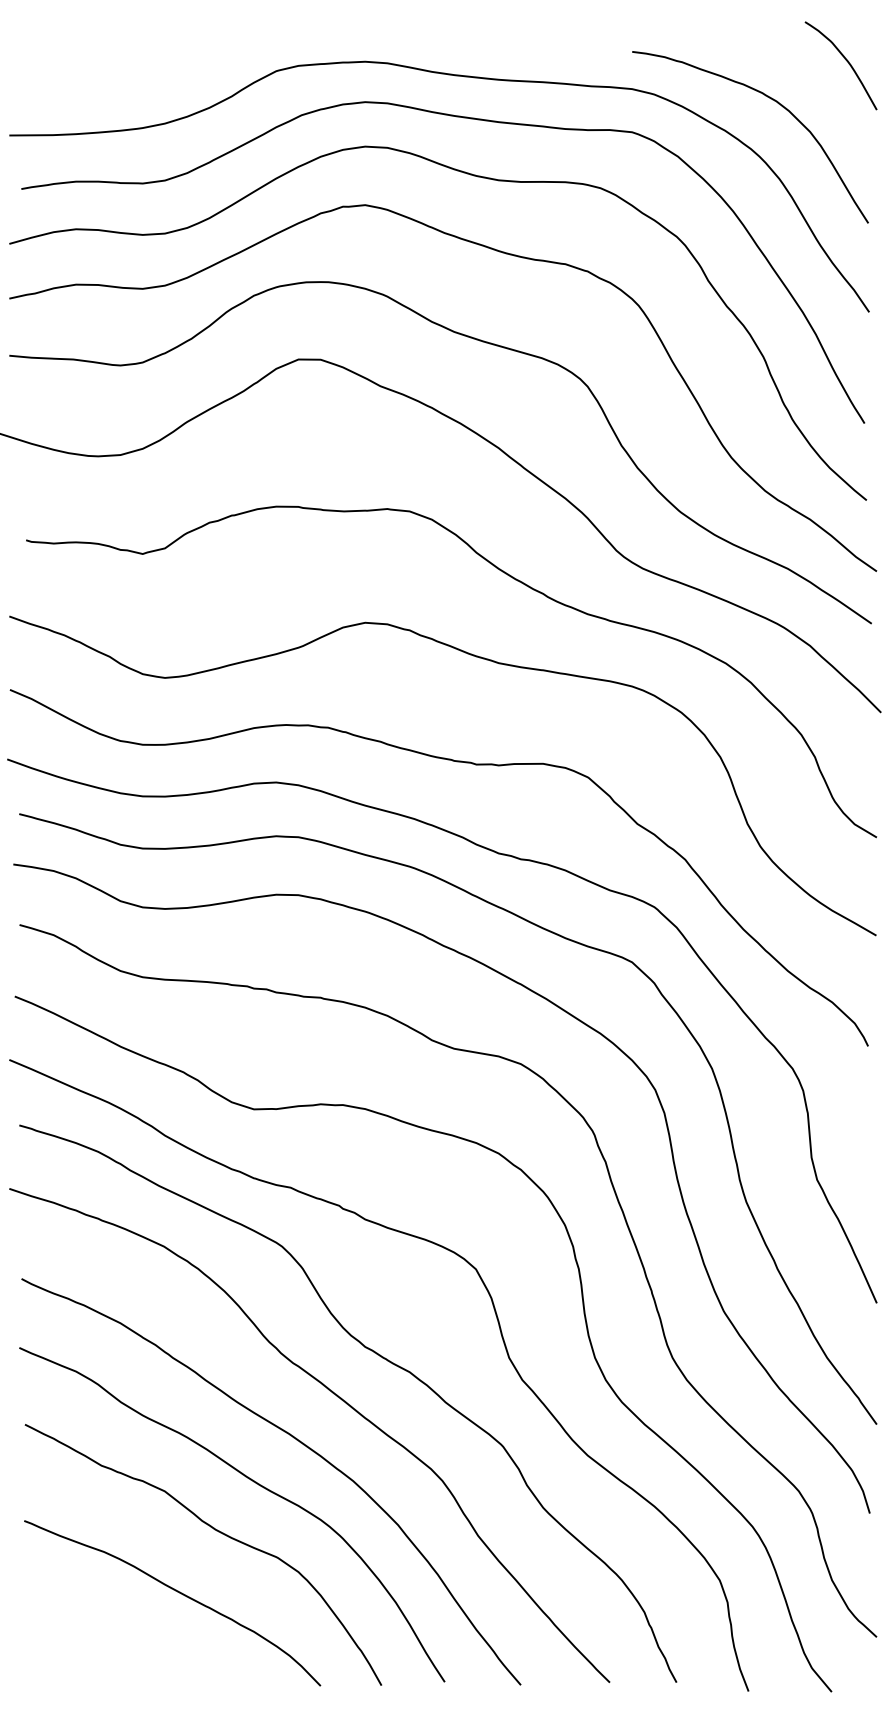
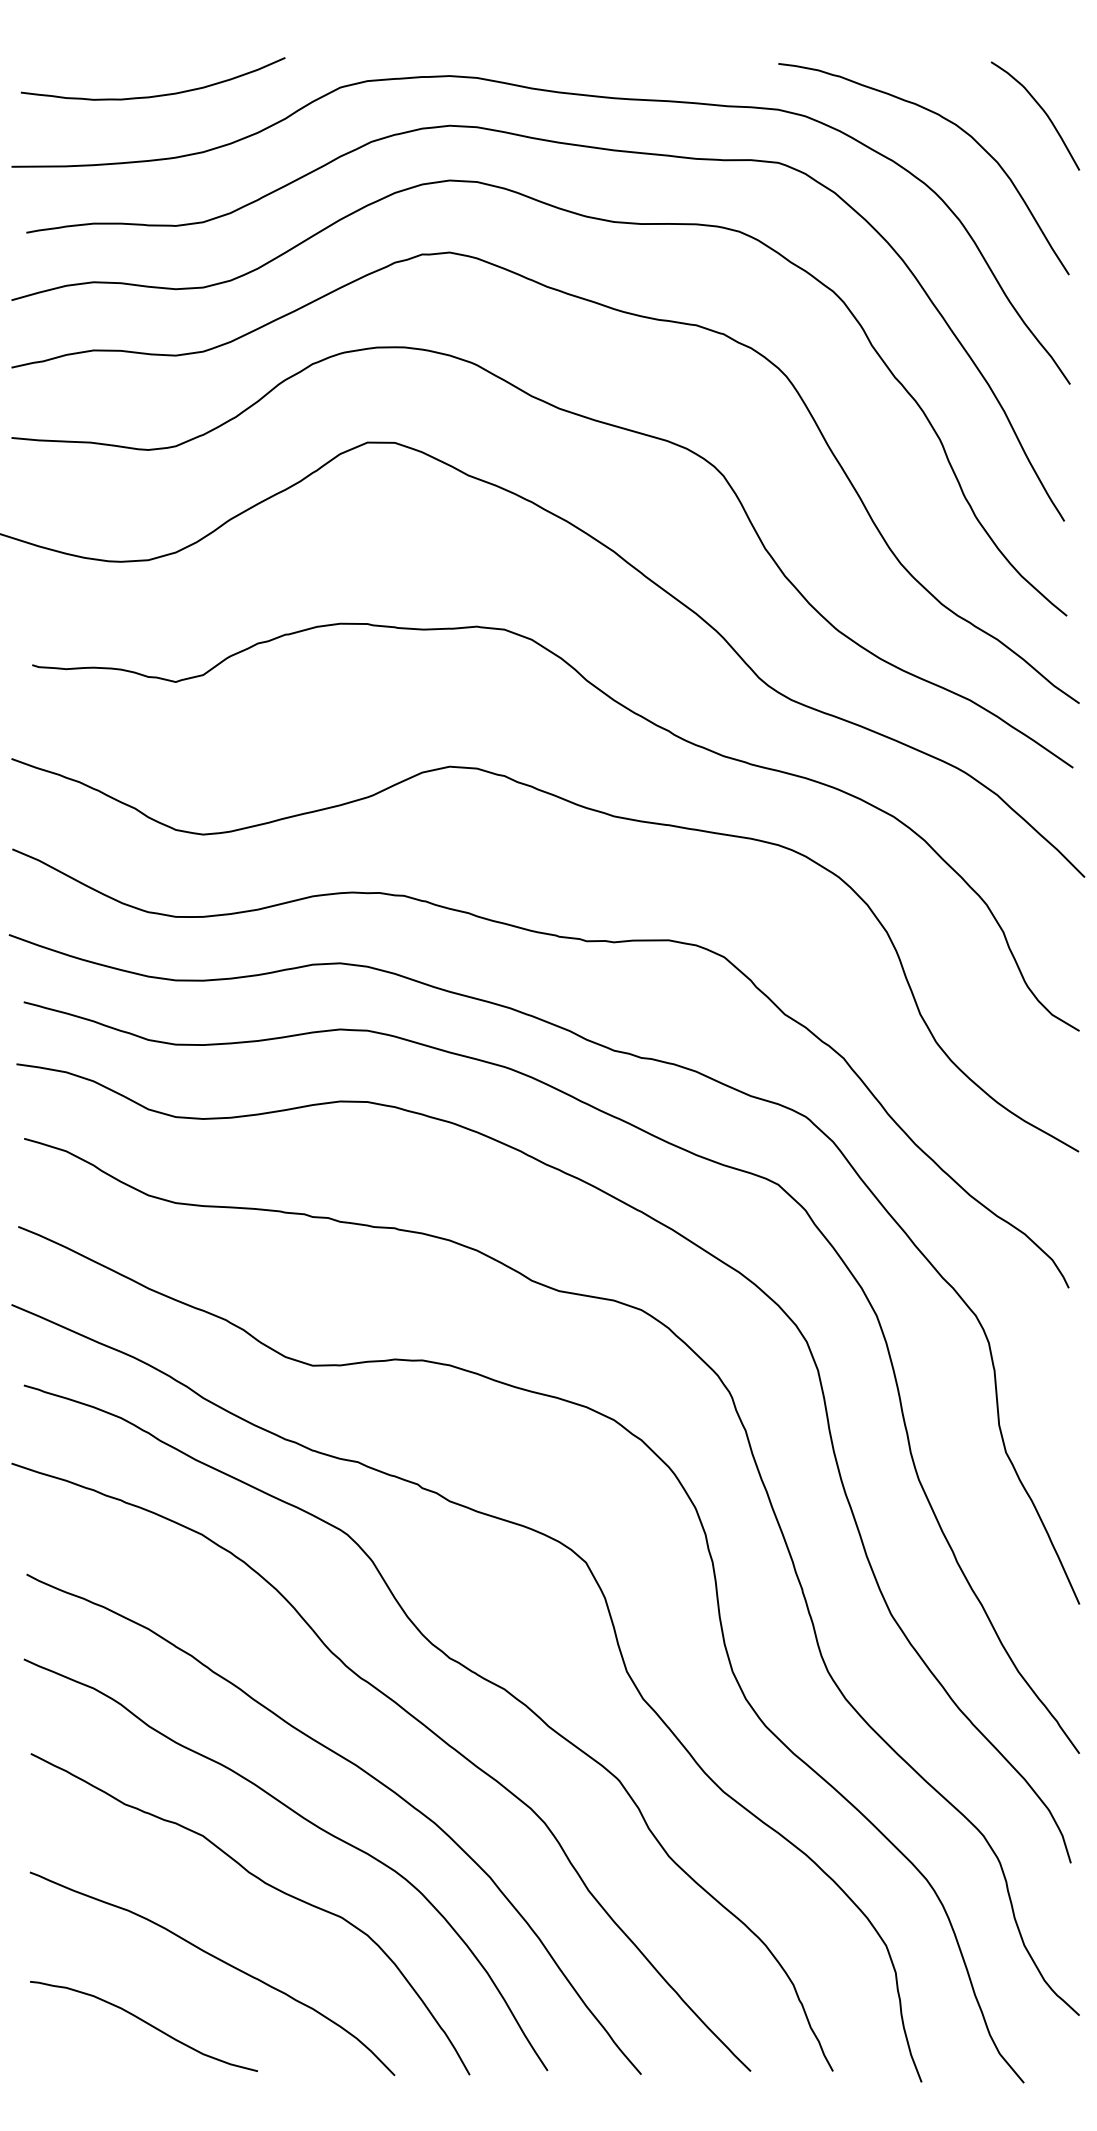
curve: (845, 60) -> (1041, 109), moved
curve: (123, 77) -> (152, 95), added
curve: (118, 1643) -> (145, 2023), added

